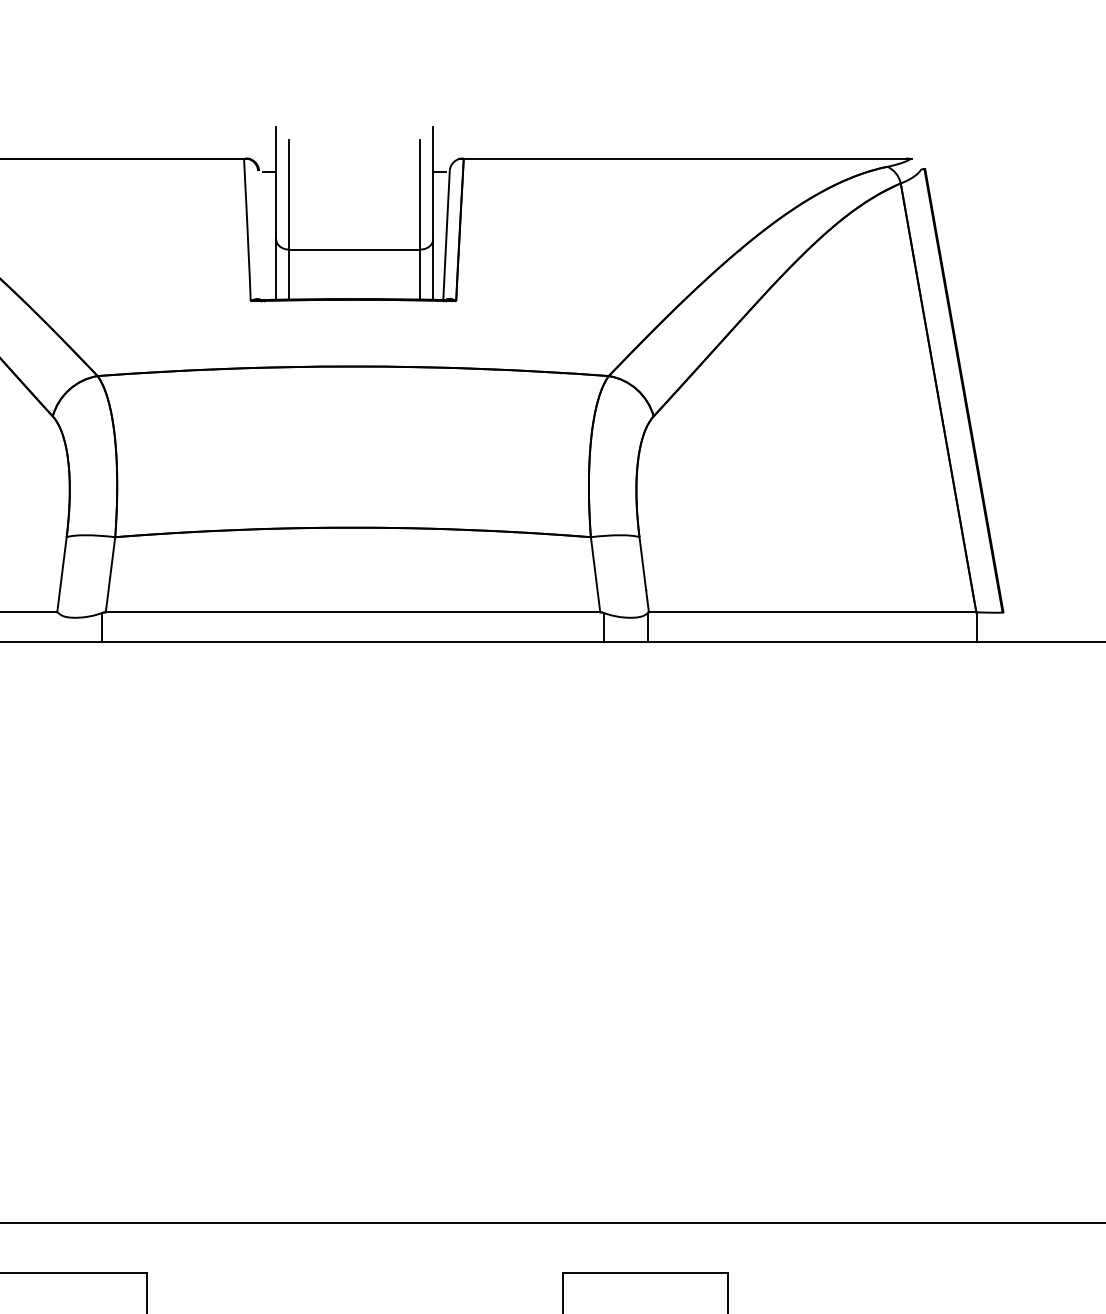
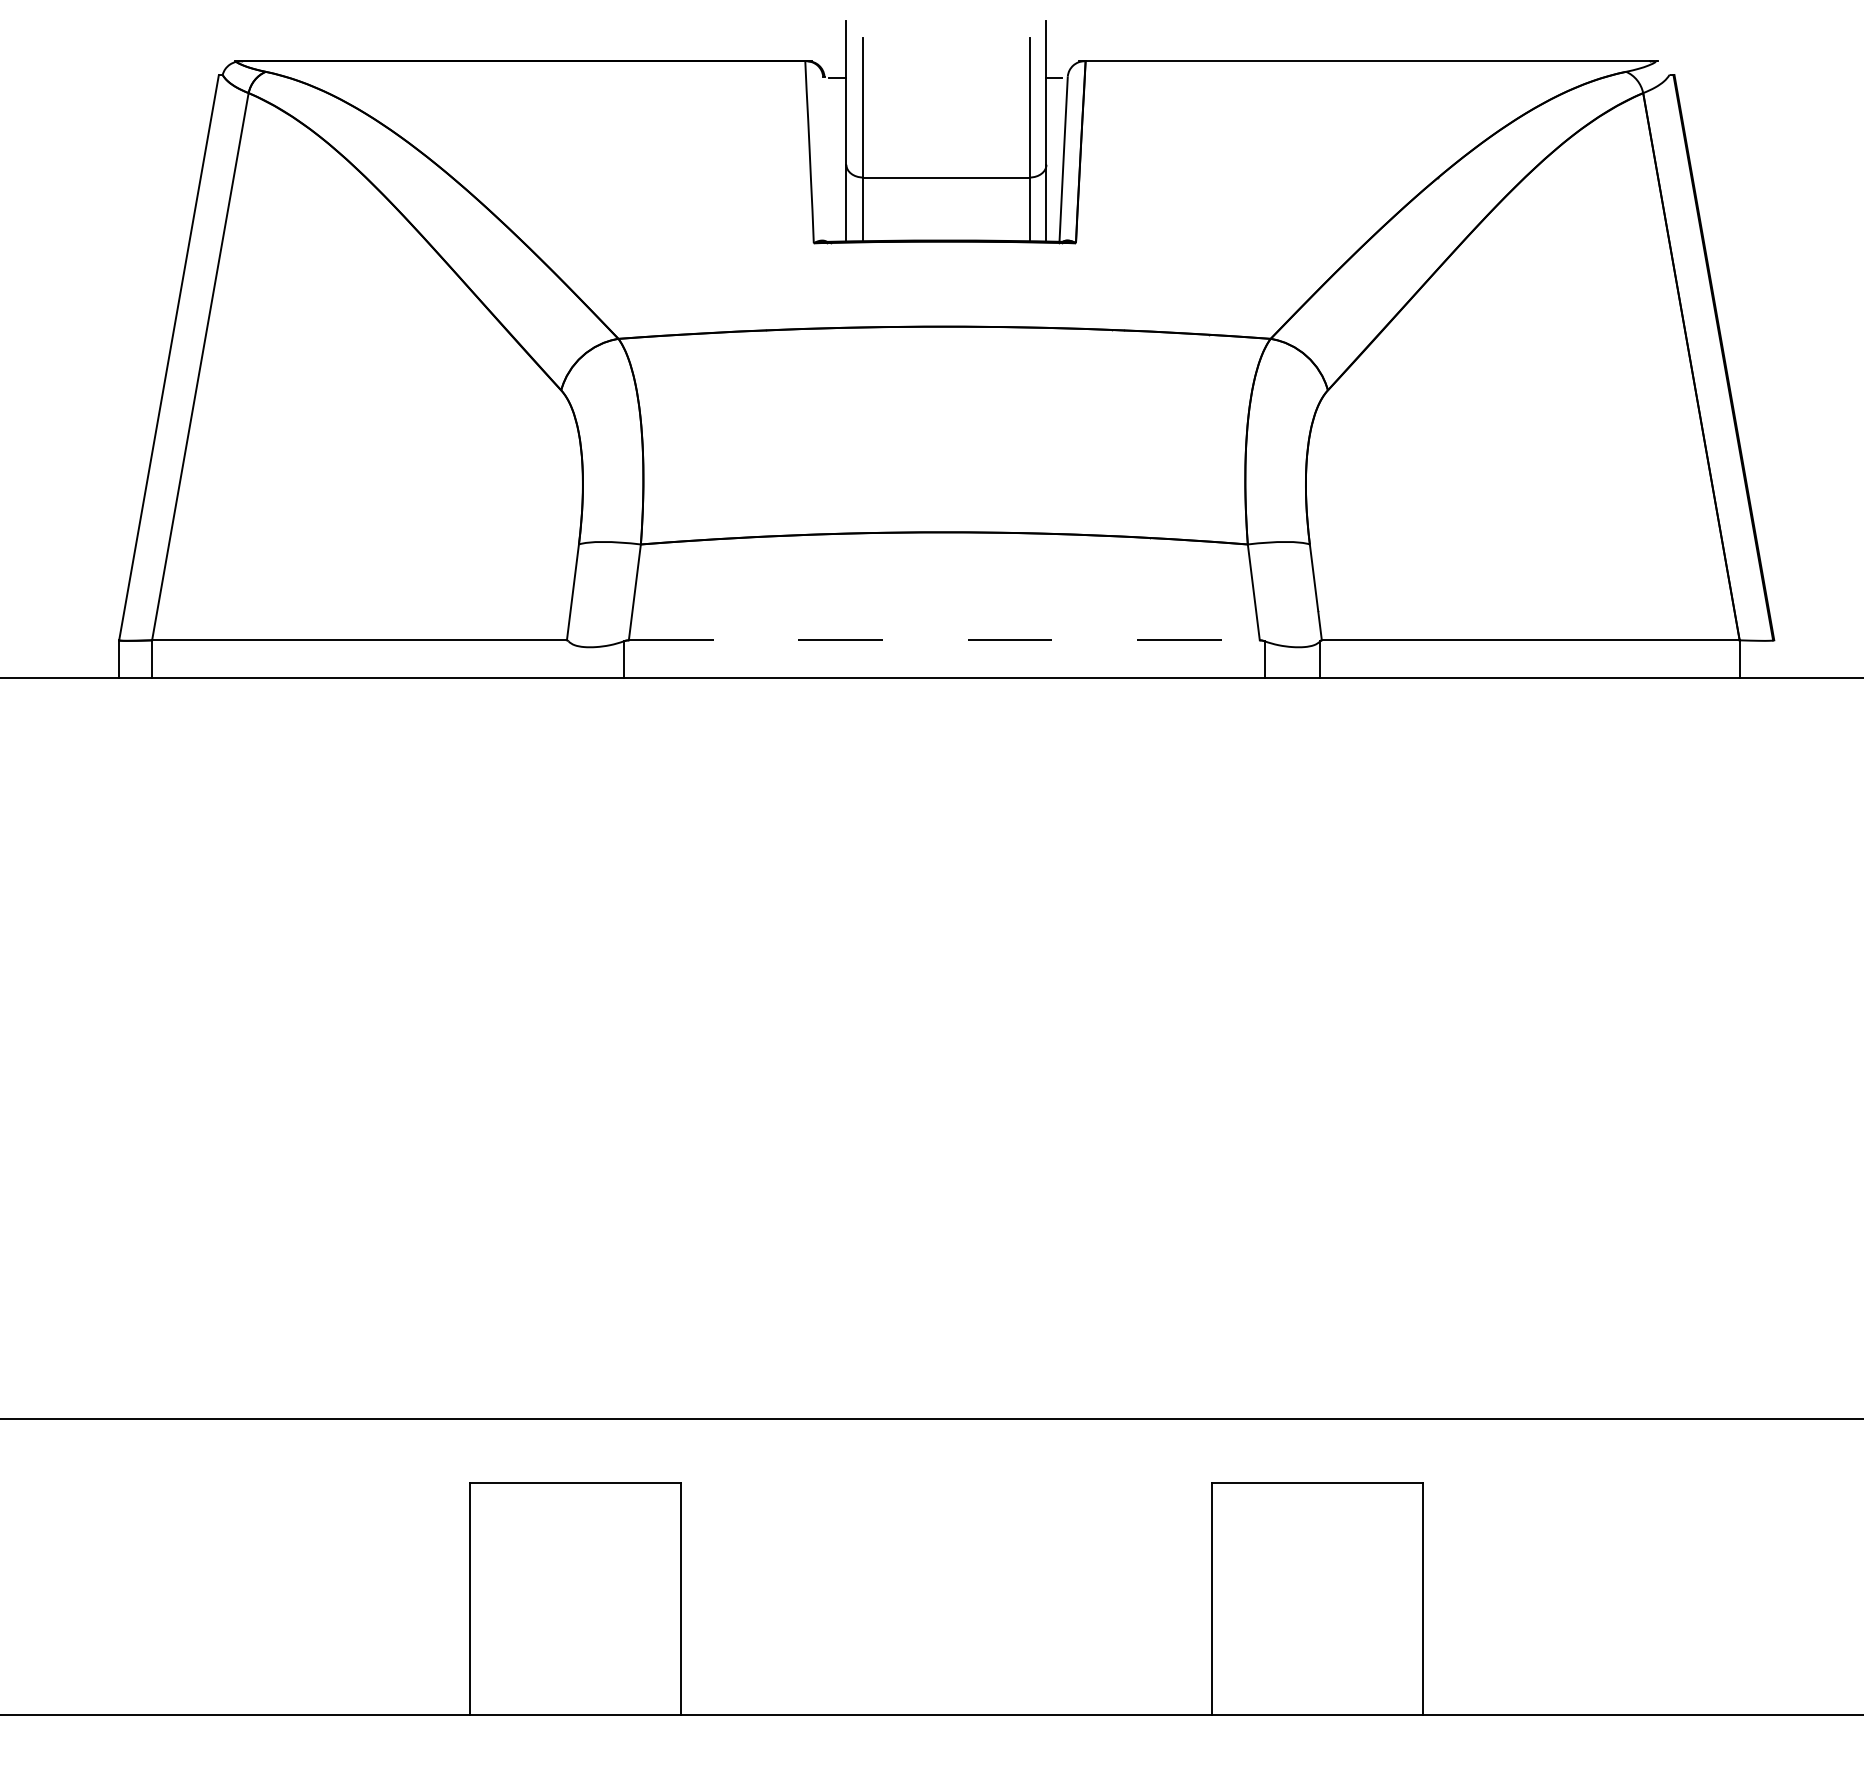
line: (353, 612) -> (944, 640), solid -> dashed

